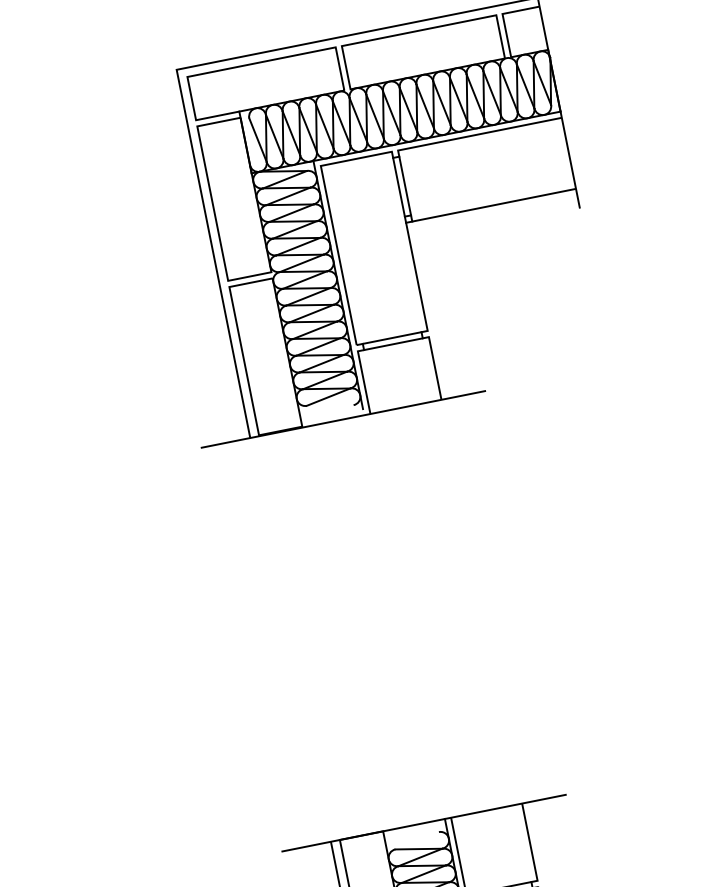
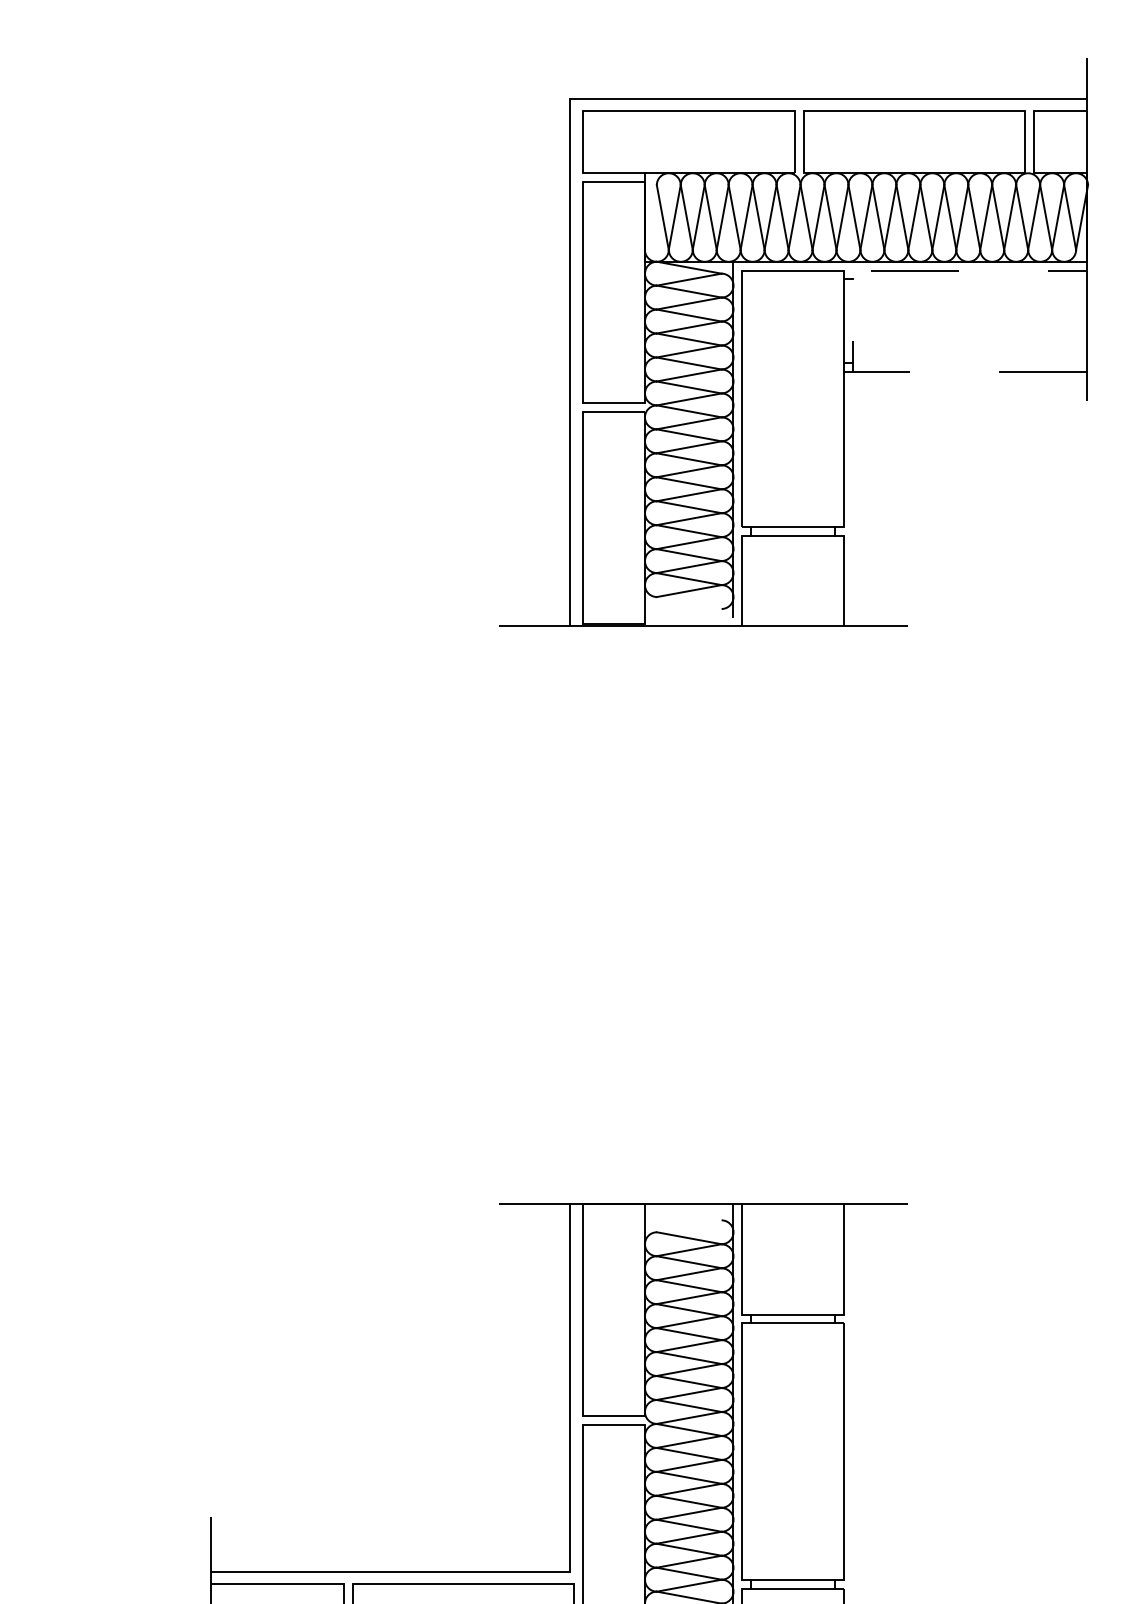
line: (404, 186) -> (852, 321), solid -> dashed

